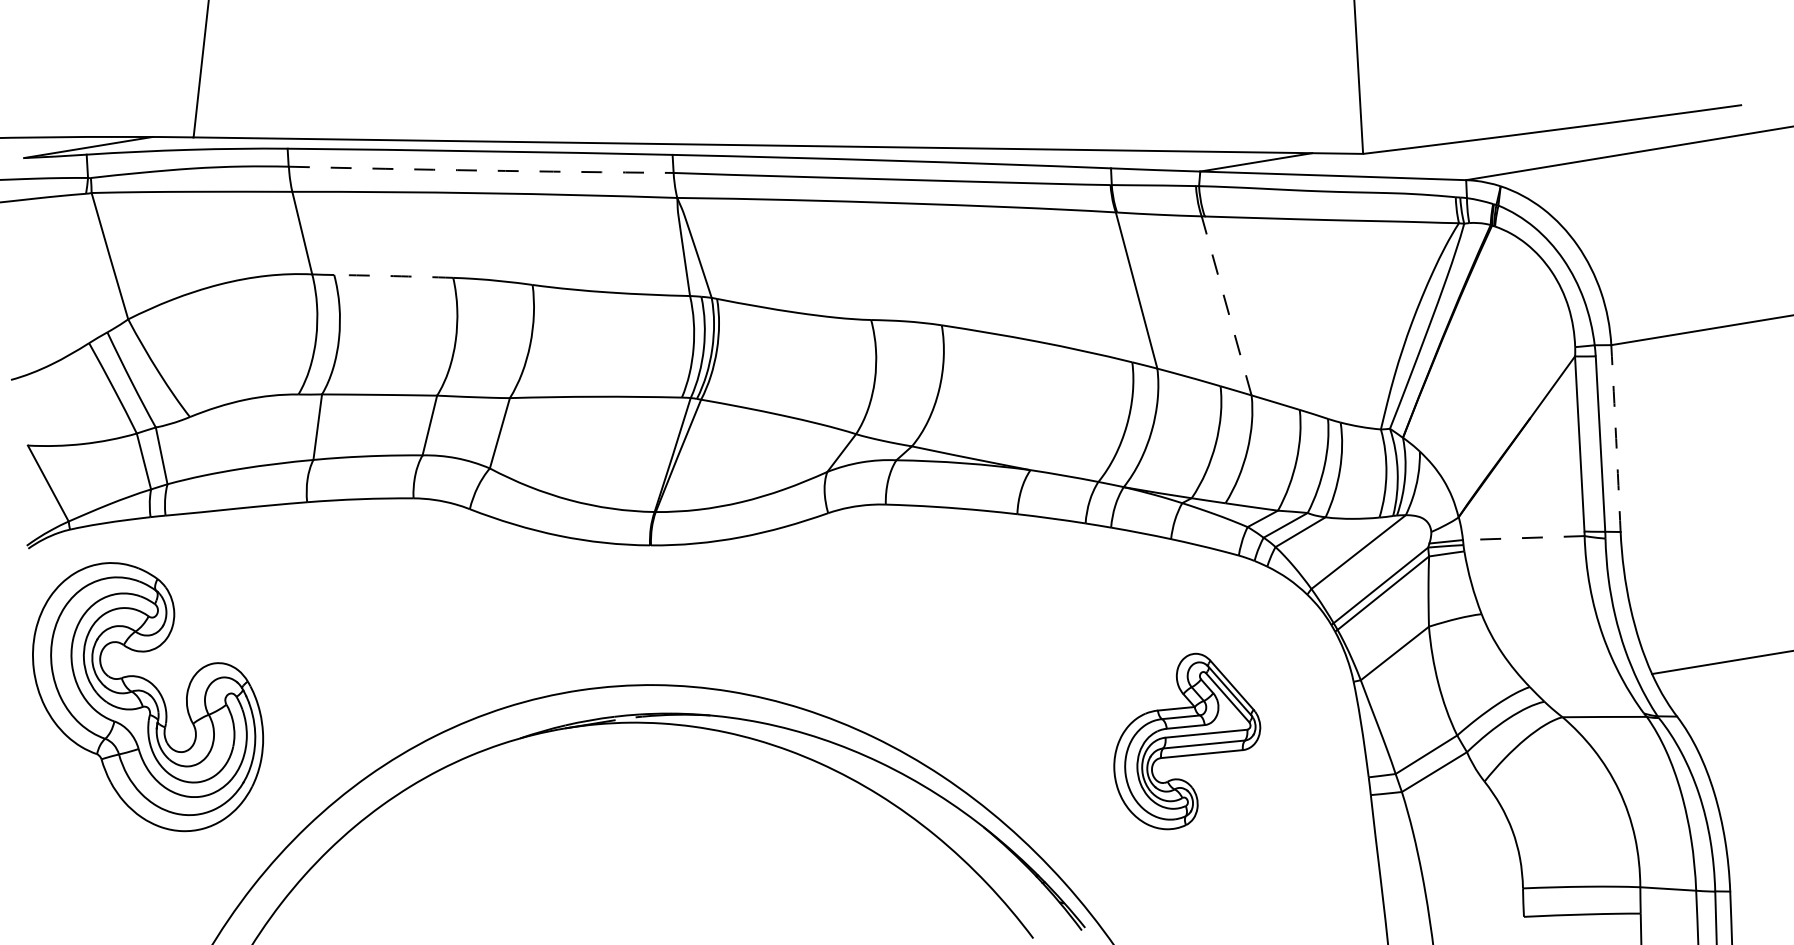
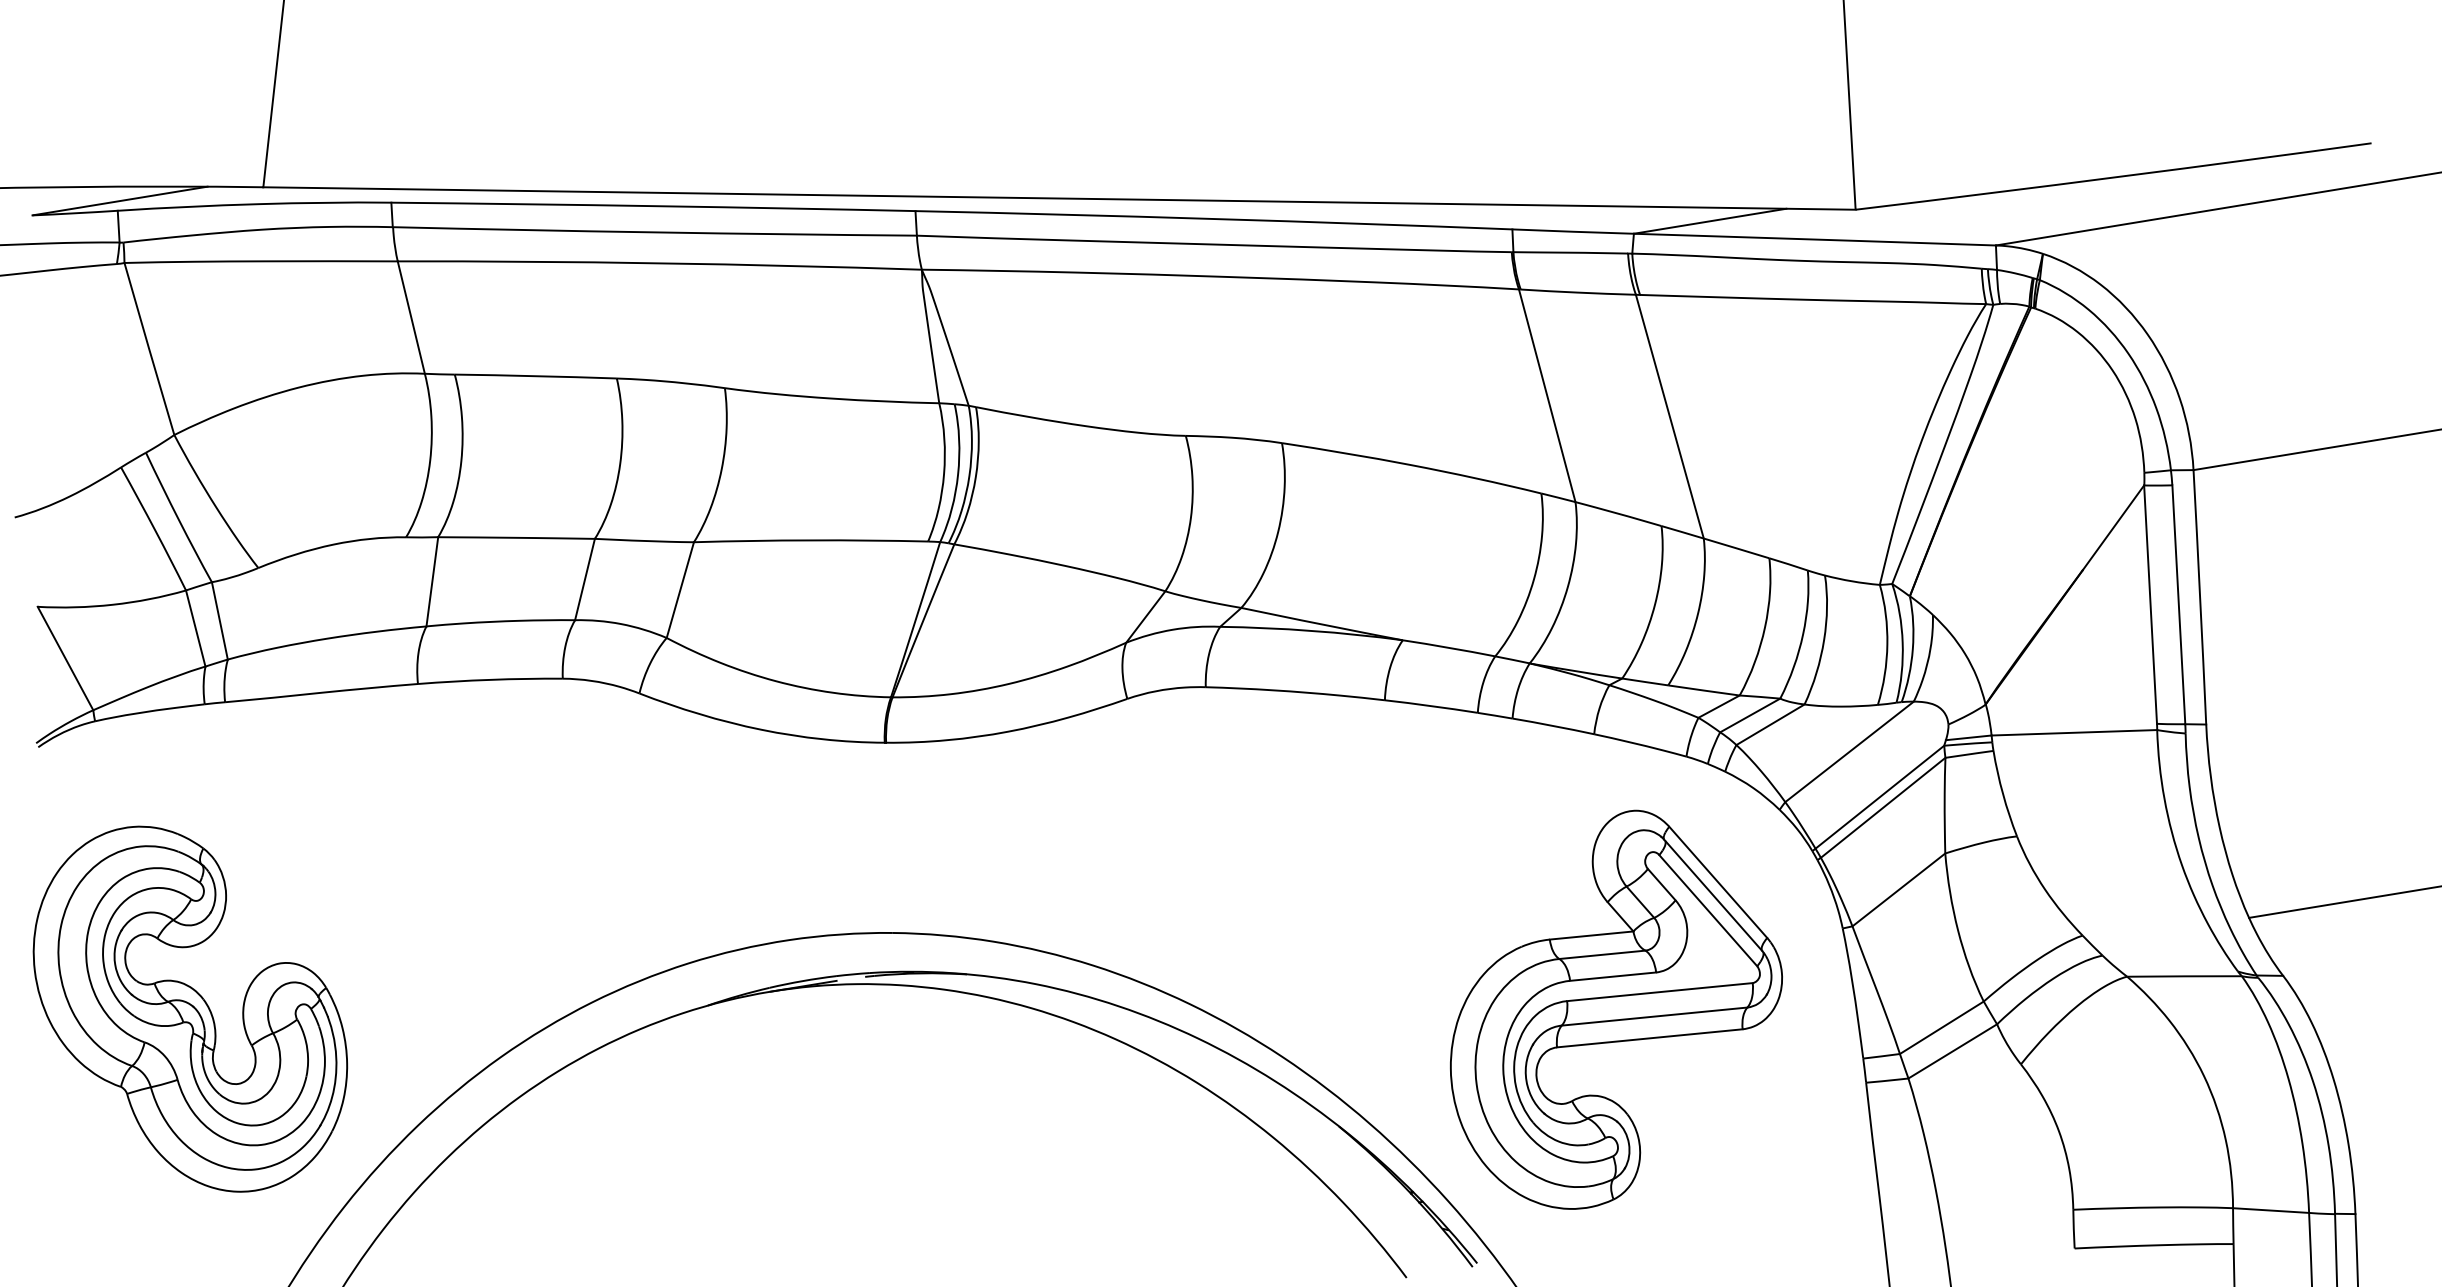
arc: (481, 170) -> (655, 232), dashed -> solid
arc: (393, 276) -> (535, 376), dashed -> solid
line: (1226, 305) -> (1669, 416), dashed -> solid
arc: (1616, 438) -> (2200, 597), dashed -> solid
line: (1523, 538) -> (2073, 733), dashed -> solid
part: (148, 697) -> (191, 1009), moved
part: (1186, 741) -> (1615, 1009), size x1.67

